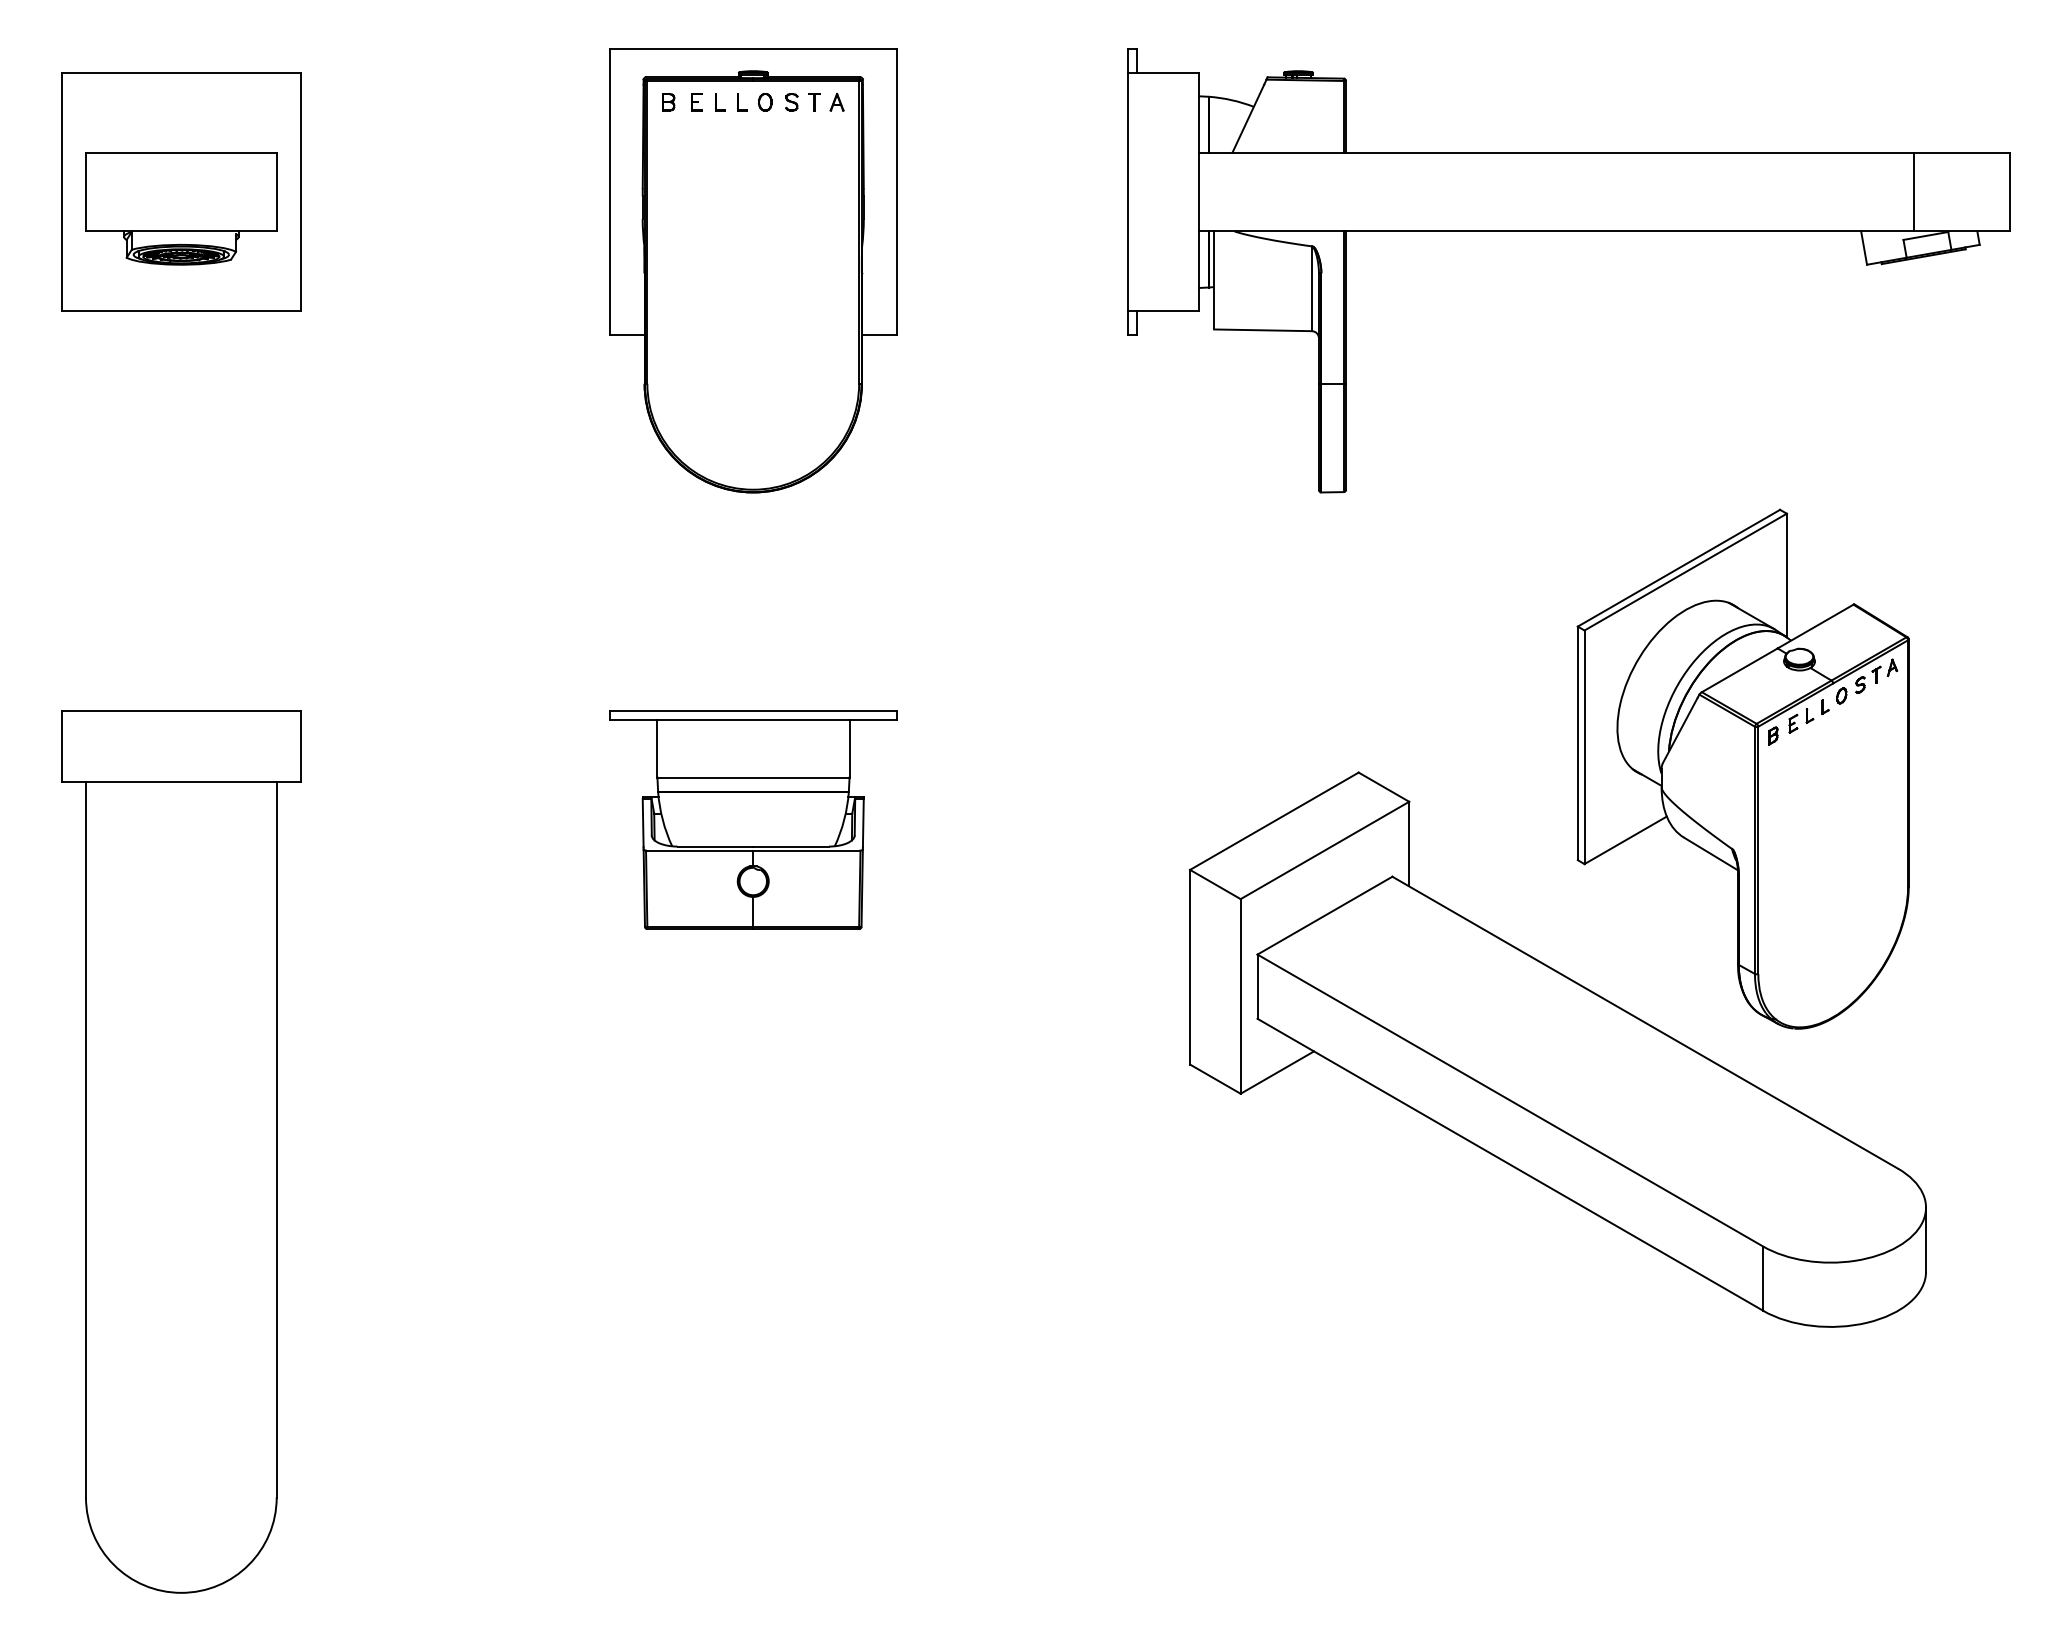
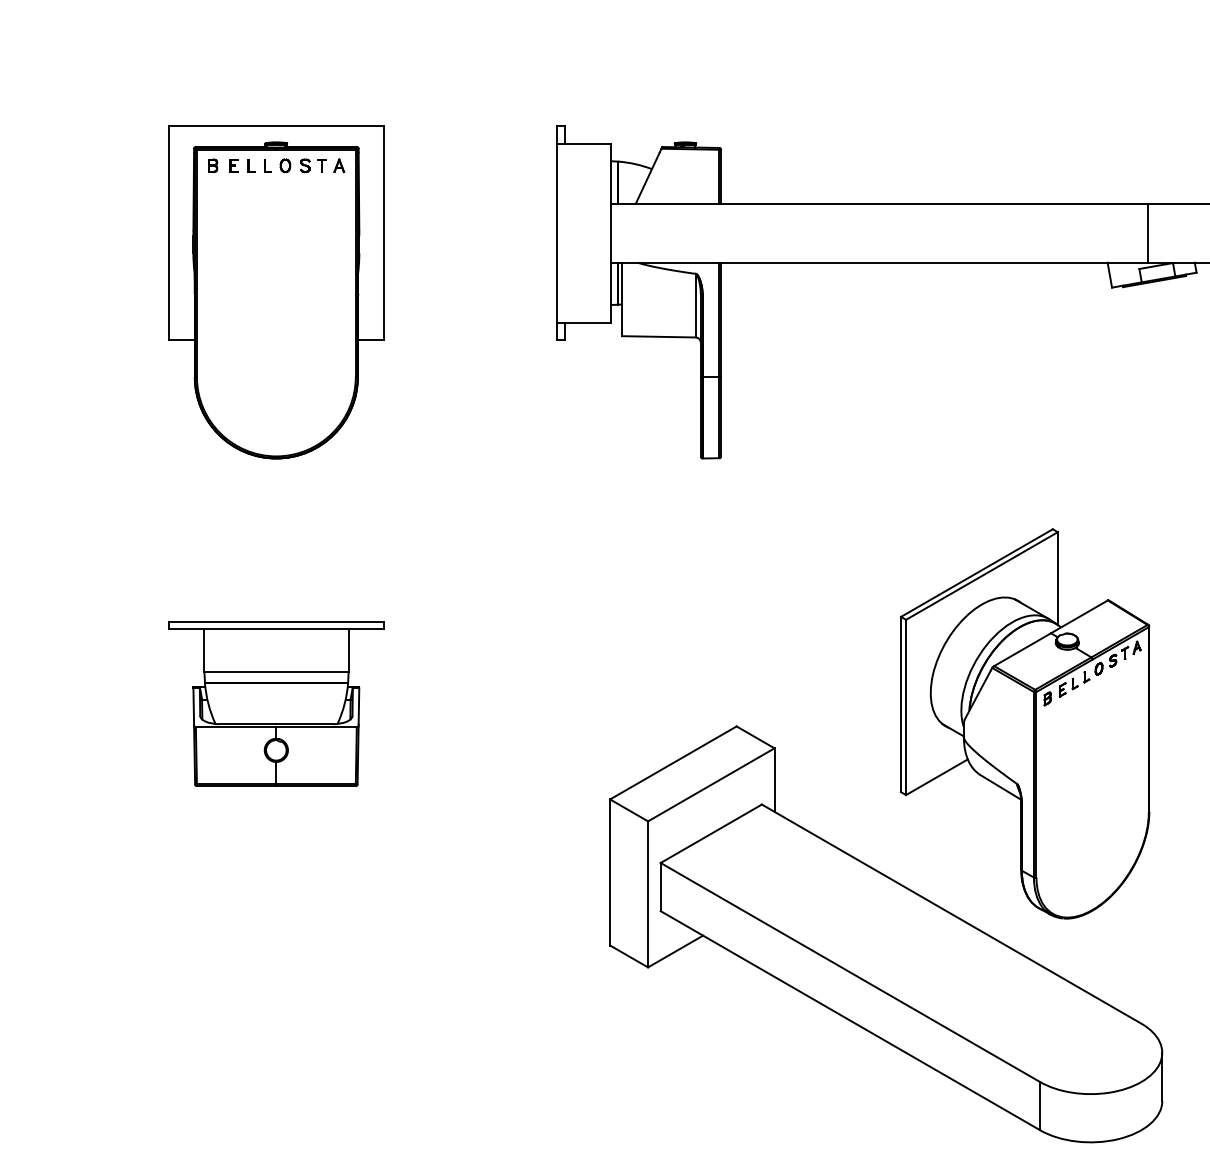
part: (1536, 958) -> (870, 865), moved

